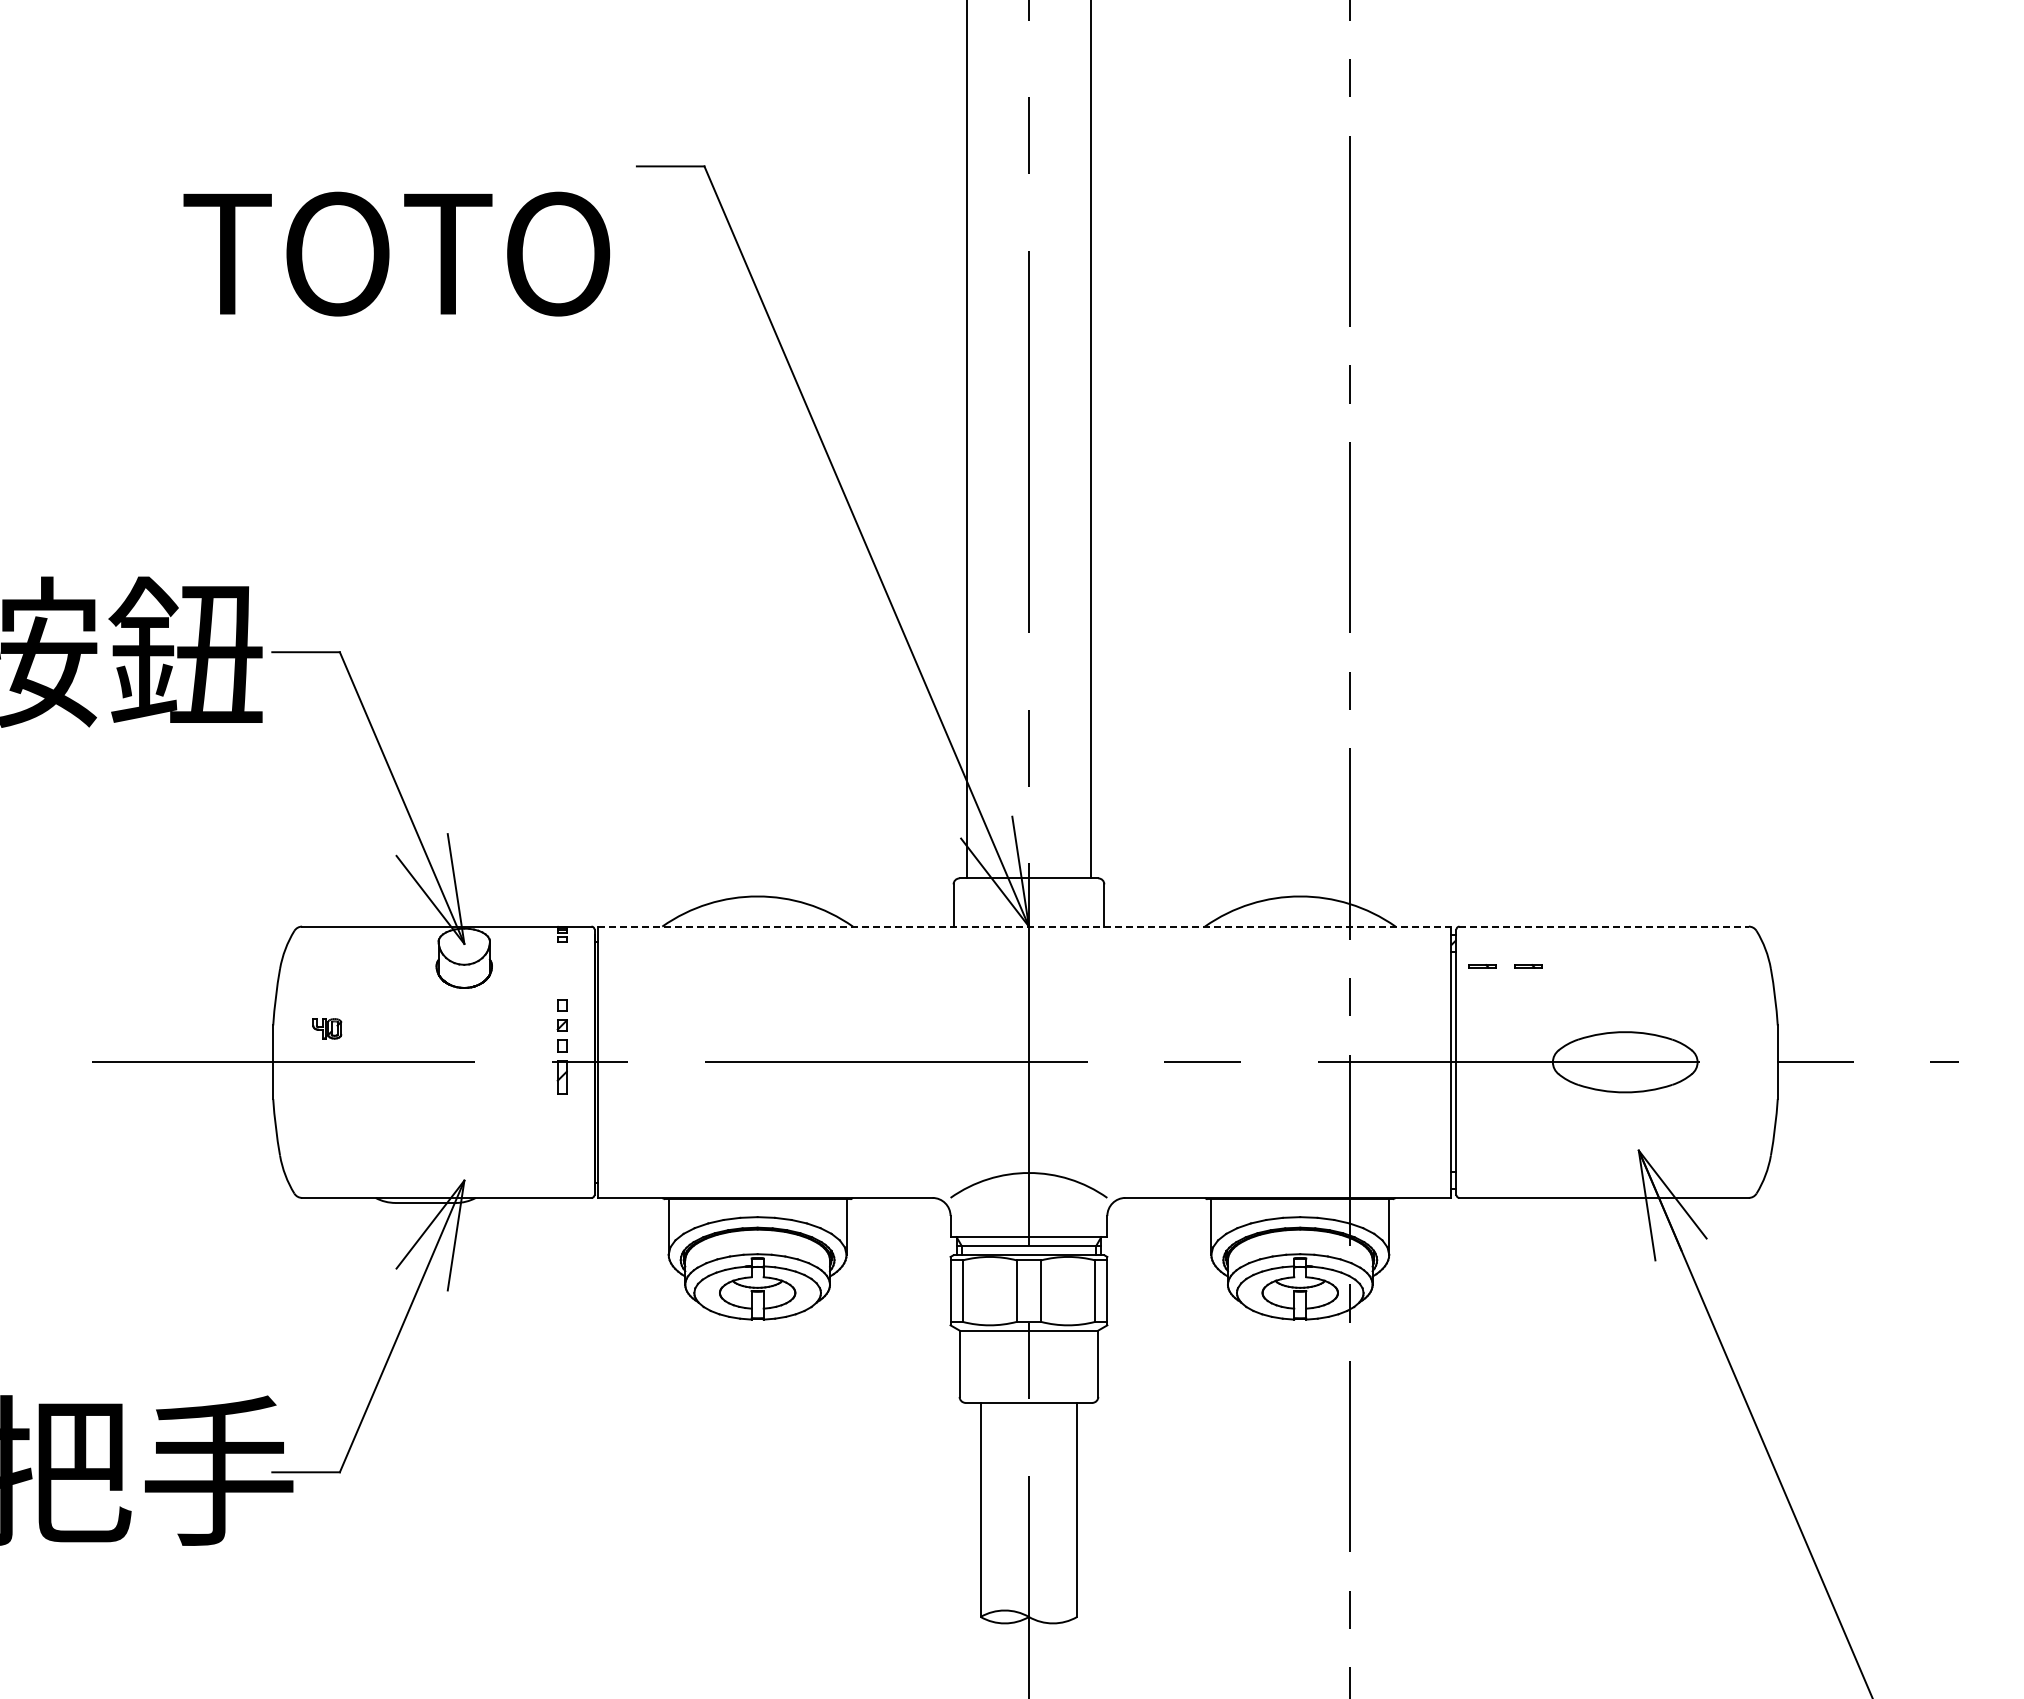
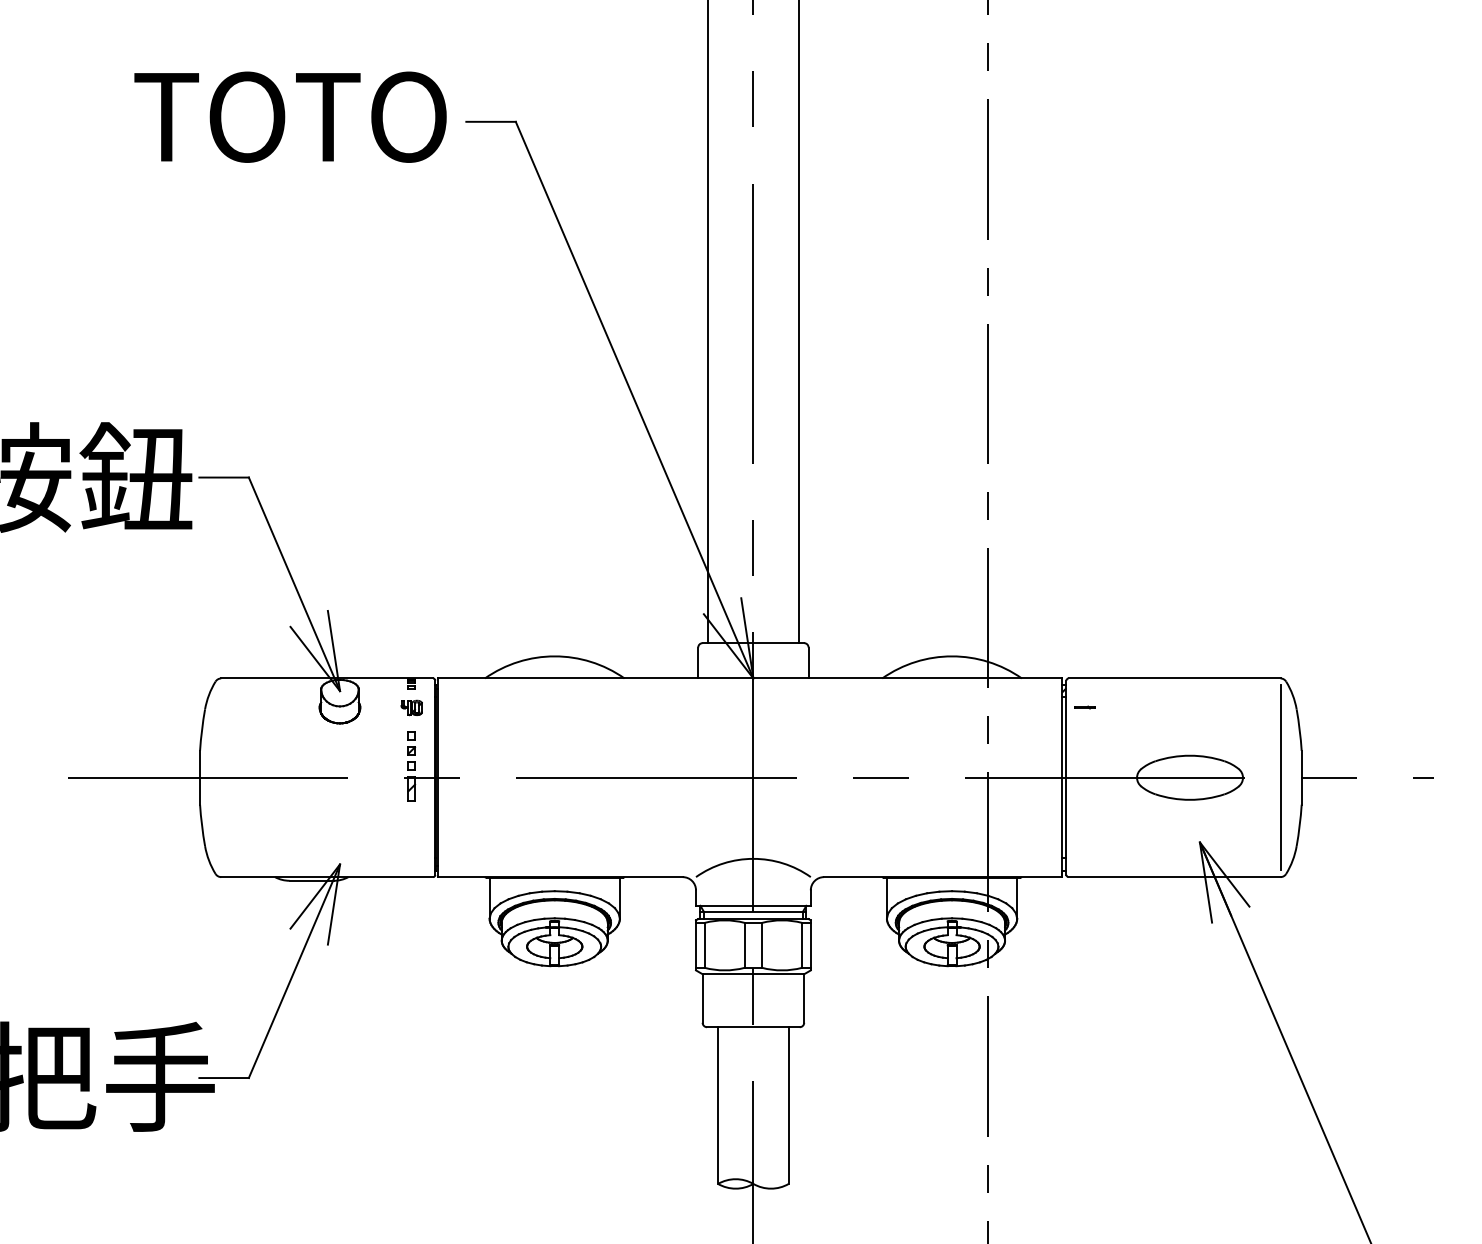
text: (396, 253) -> (290, 116), moved
line: (1024, 926) -> (750, 678), dashed -> solid
line: (1604, 926) -> (1174, 678), dashed -> solid
line: (1528, 965) -> (1119, 706), removed
part: (327, 1028) -> (411, 707), moved
line: (1748, 1061) -> (1280, 777), added

